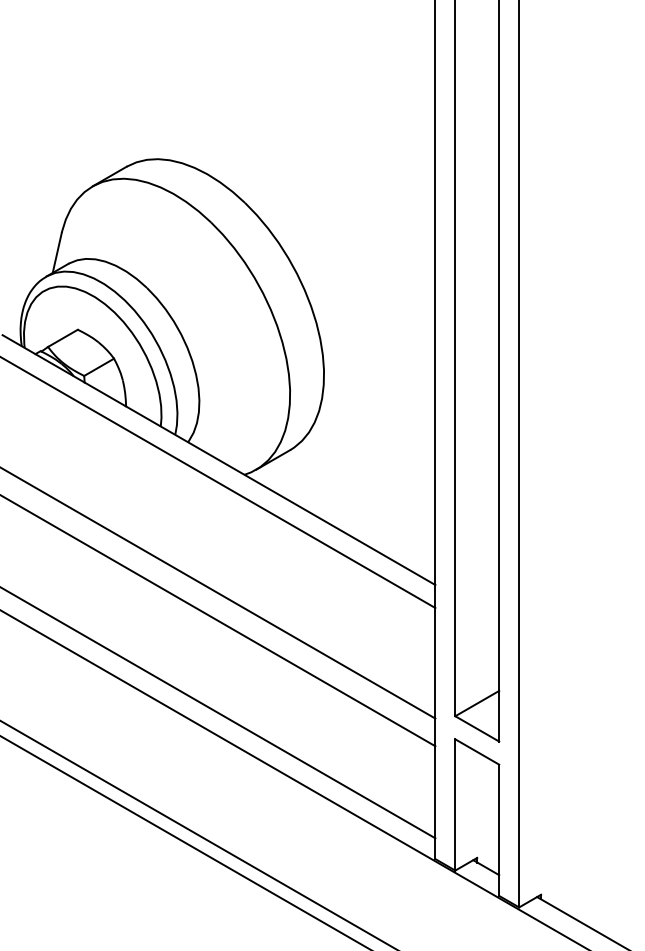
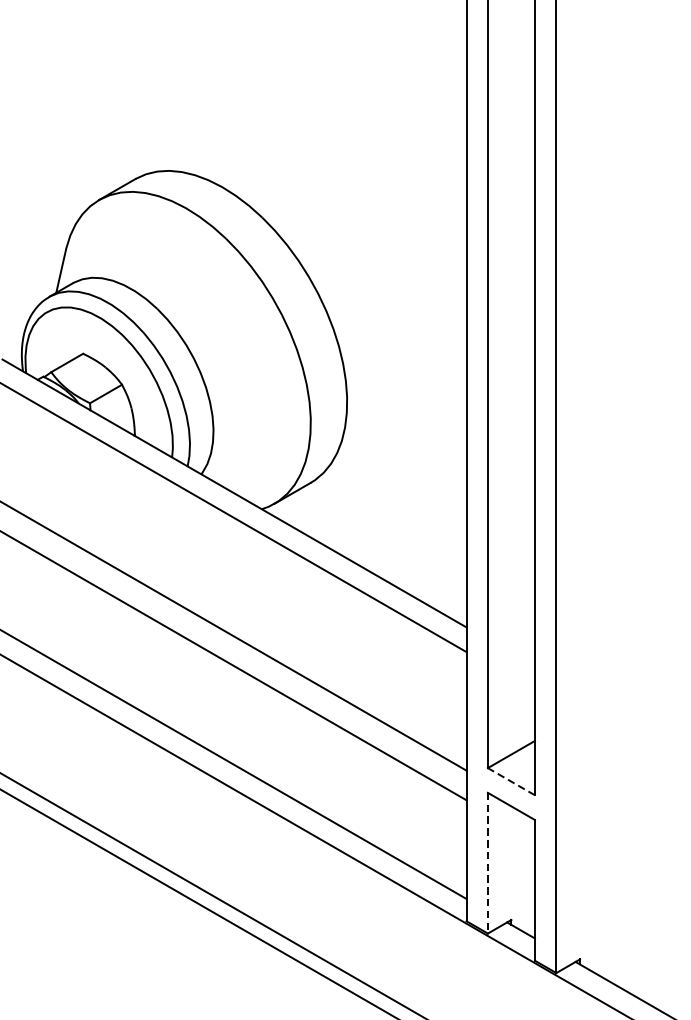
line: (476, 728) -> (510, 781), solid -> dashed
line: (455, 804) -> (488, 862), solid -> dashed

